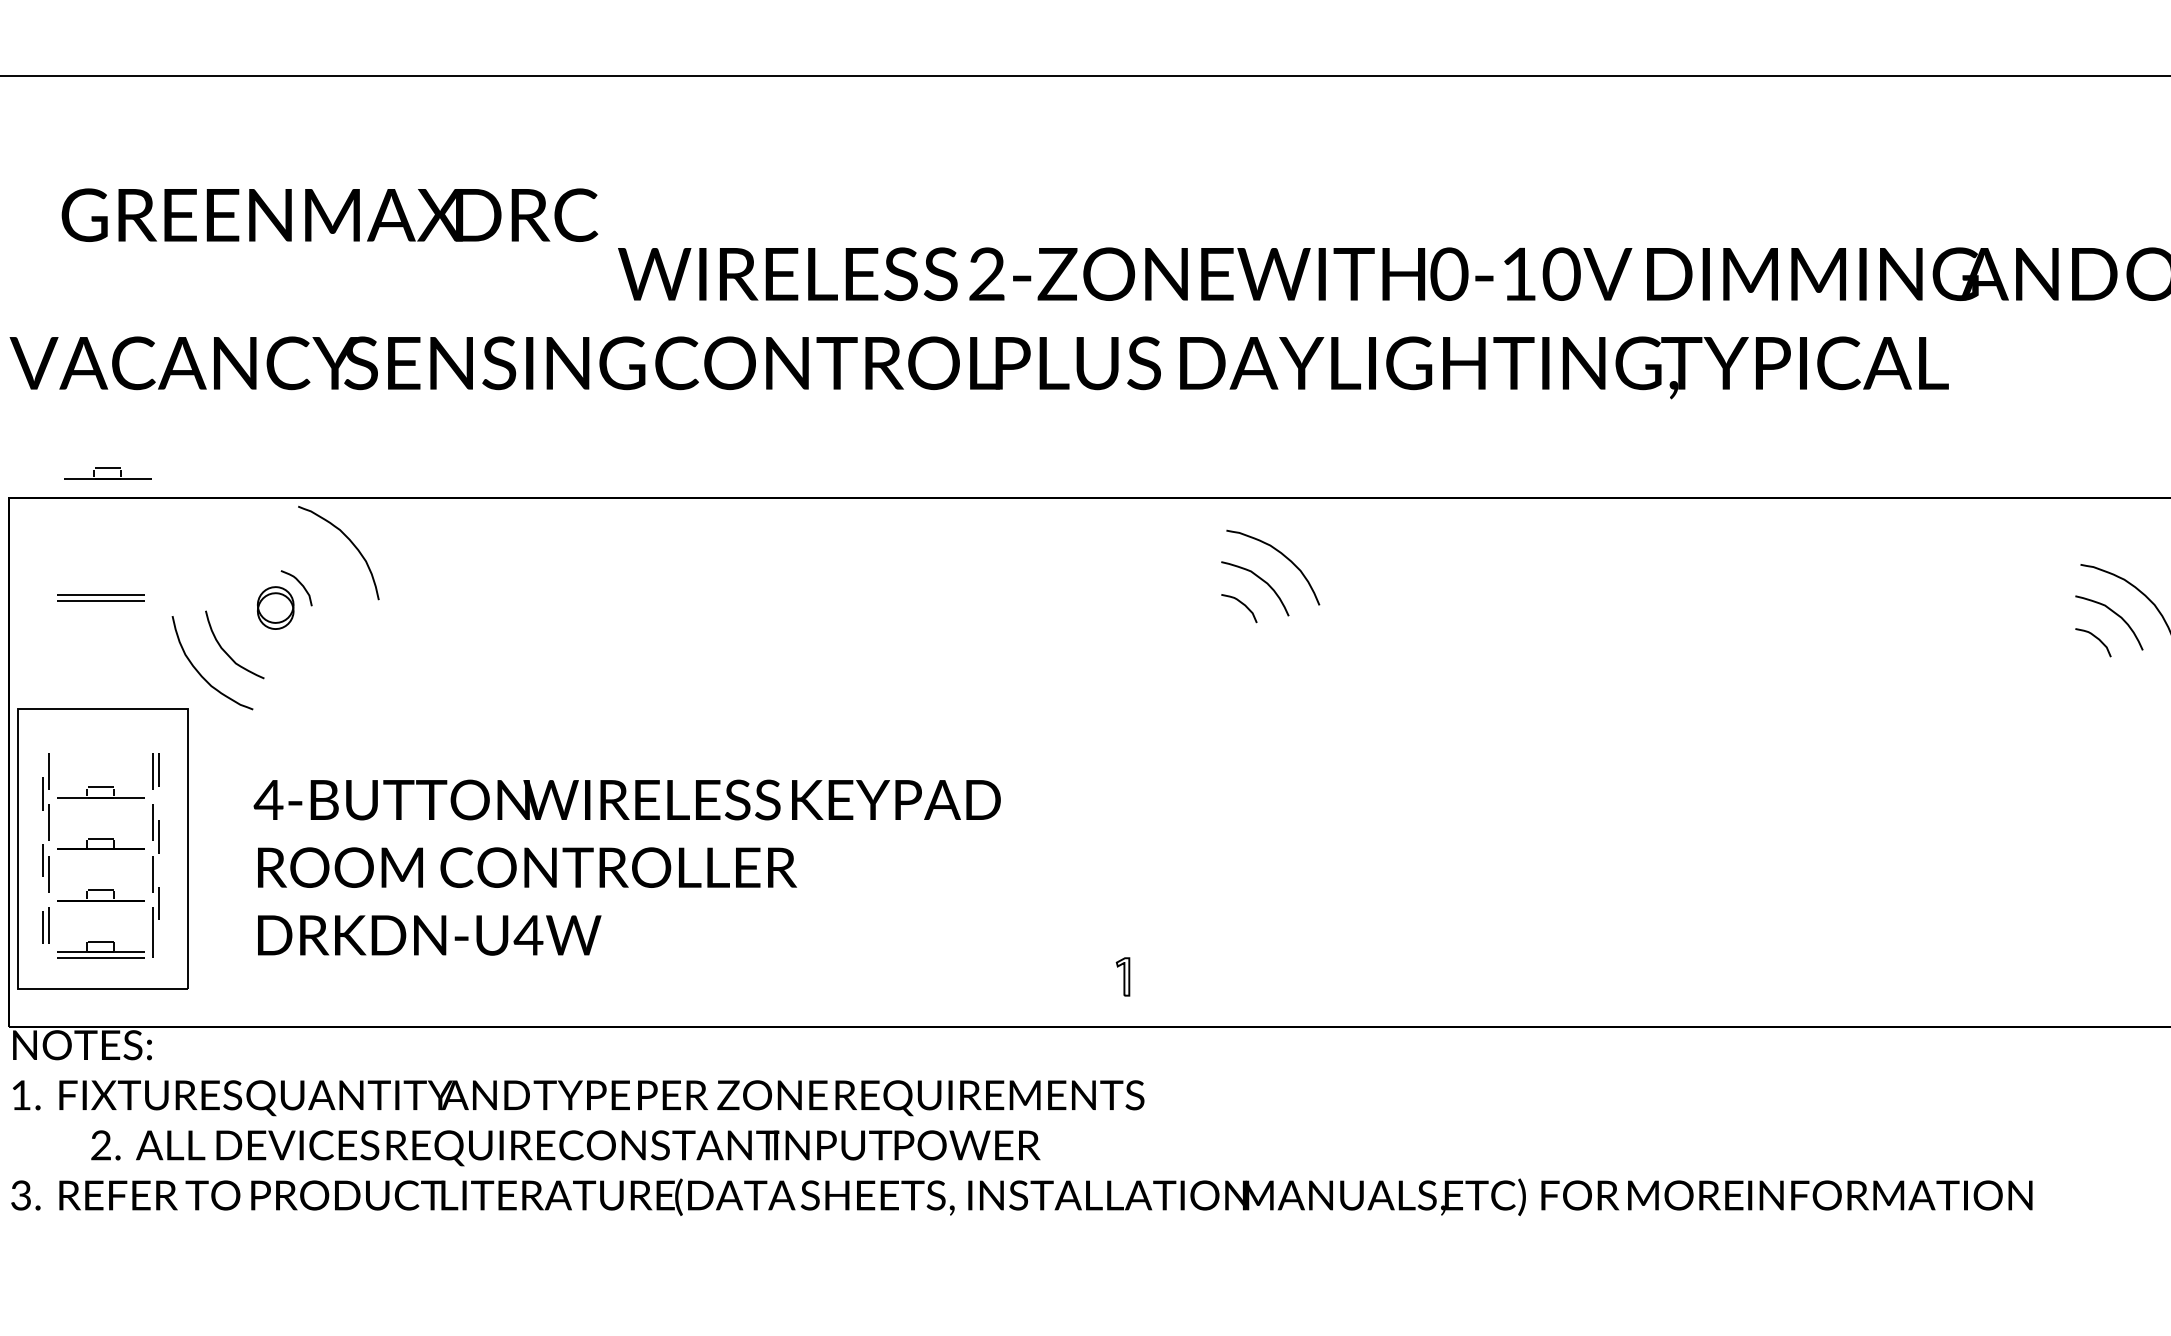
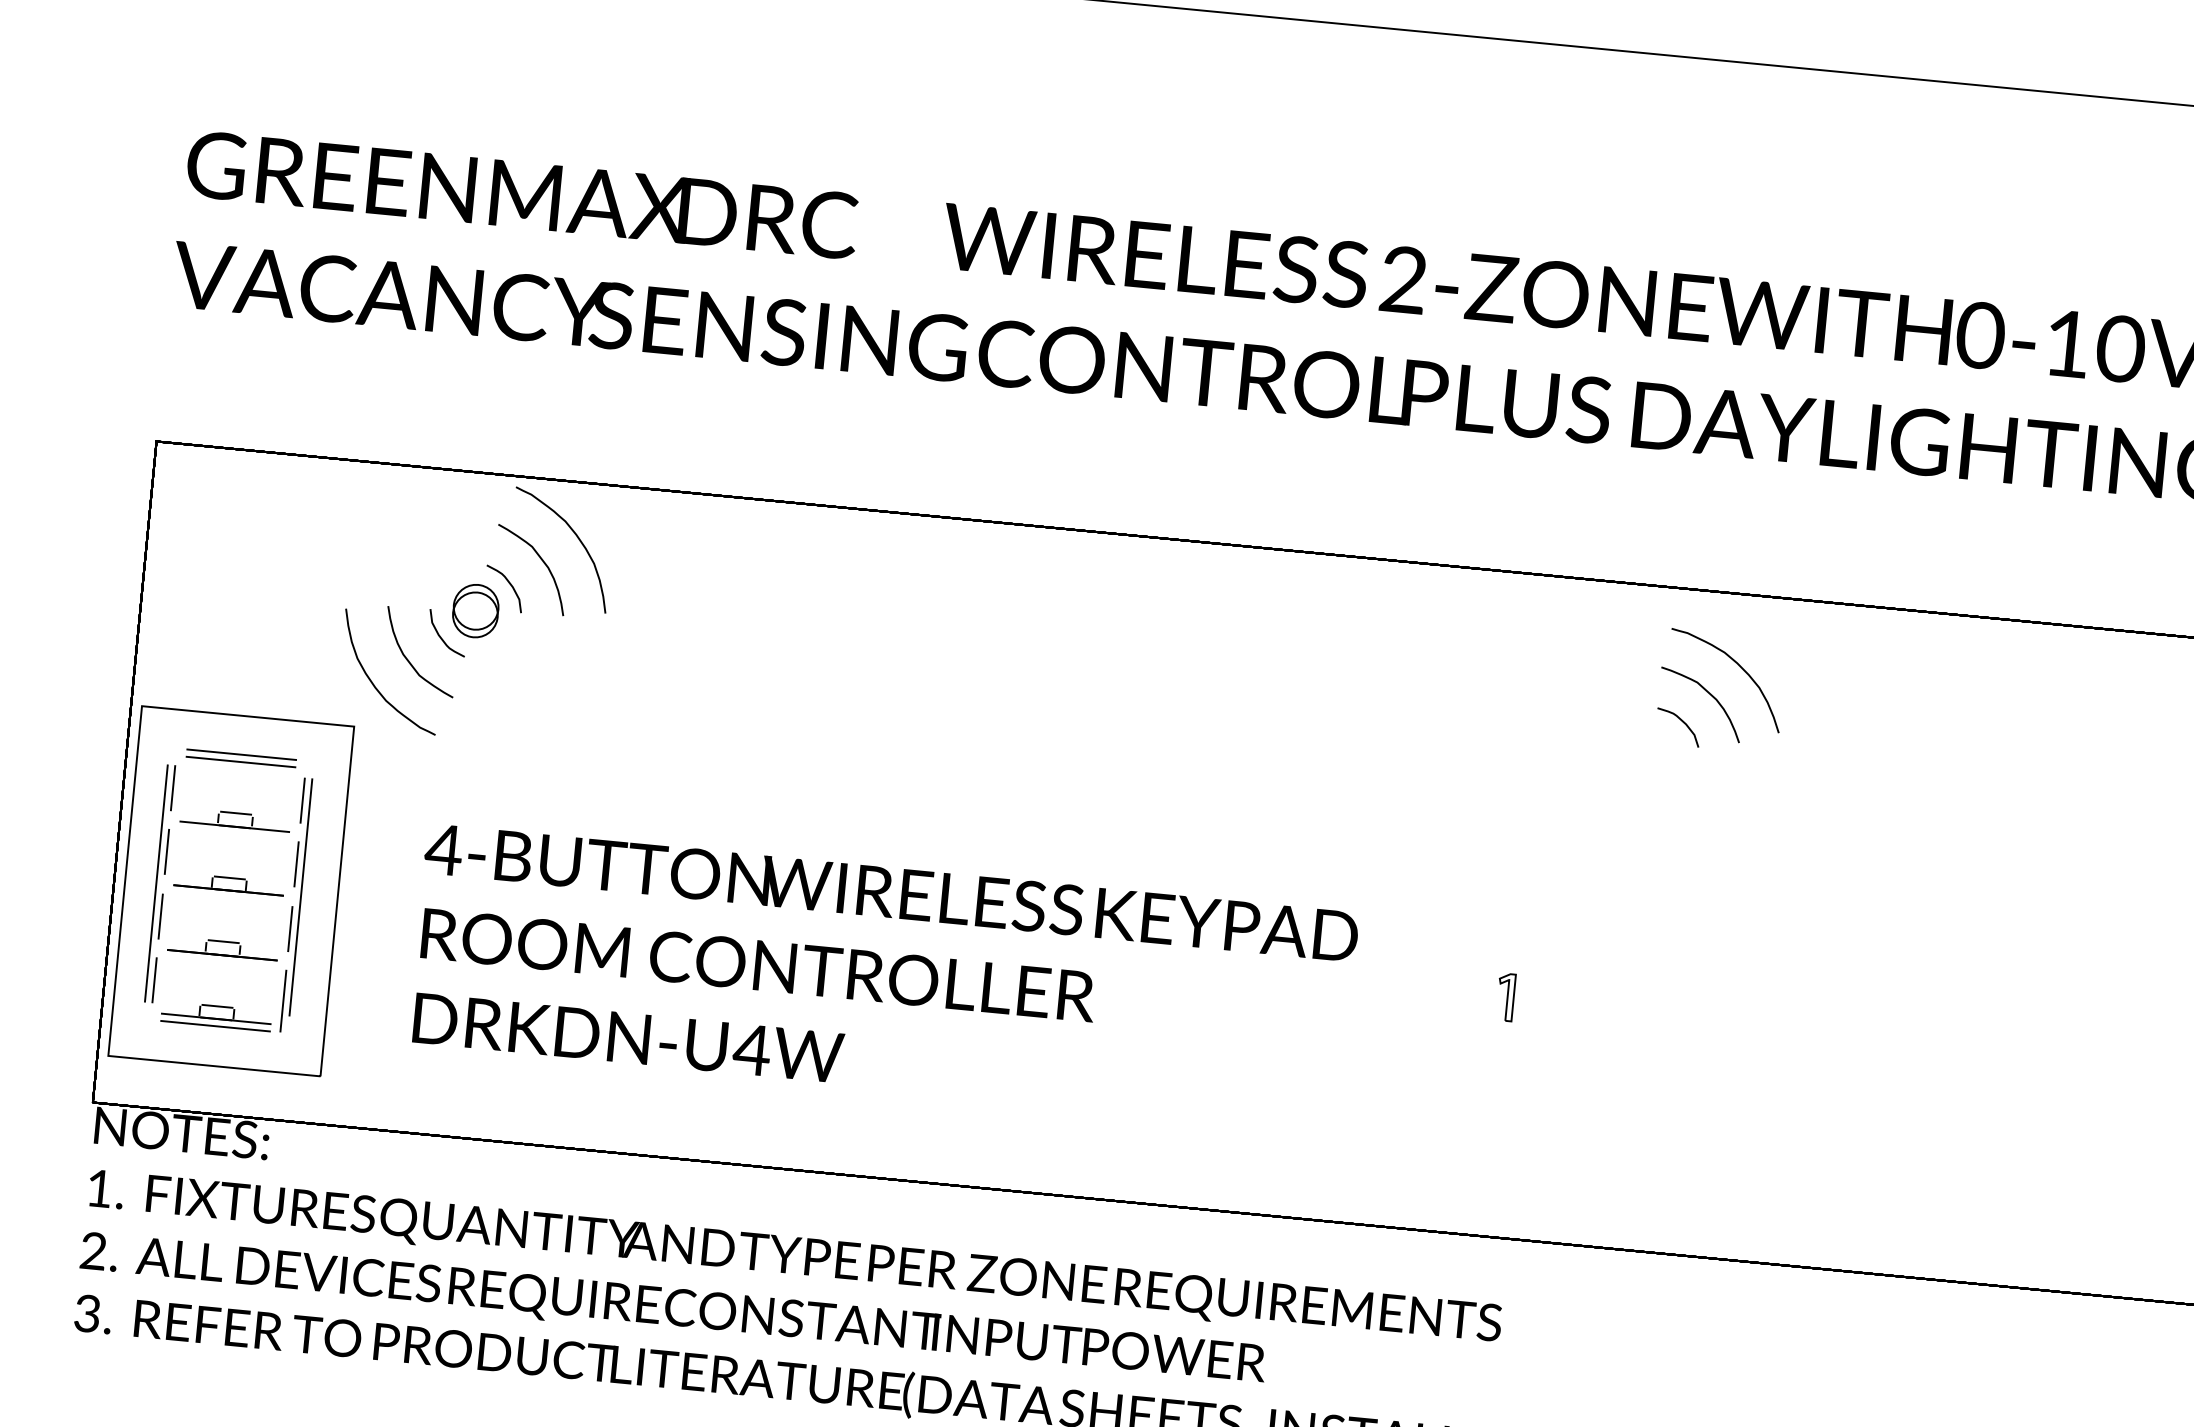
text: (329, 214) -> (521, 194), moved
part: (107, 473) -> (282, 422), removed
curve: (324, 563) -> (542, 561), added
part: (100, 597) -> (240, 757), moved
curve: (249, 629) -> (440, 634), added
line: (42, 848) -> (155, 883), dashed -> solid
line: (158, 849) -> (300, 898), dashed -> solid
part: (1122, 976) -> (1505, 996), moved
text: (565, 1148) -> (672, 1310), moved

